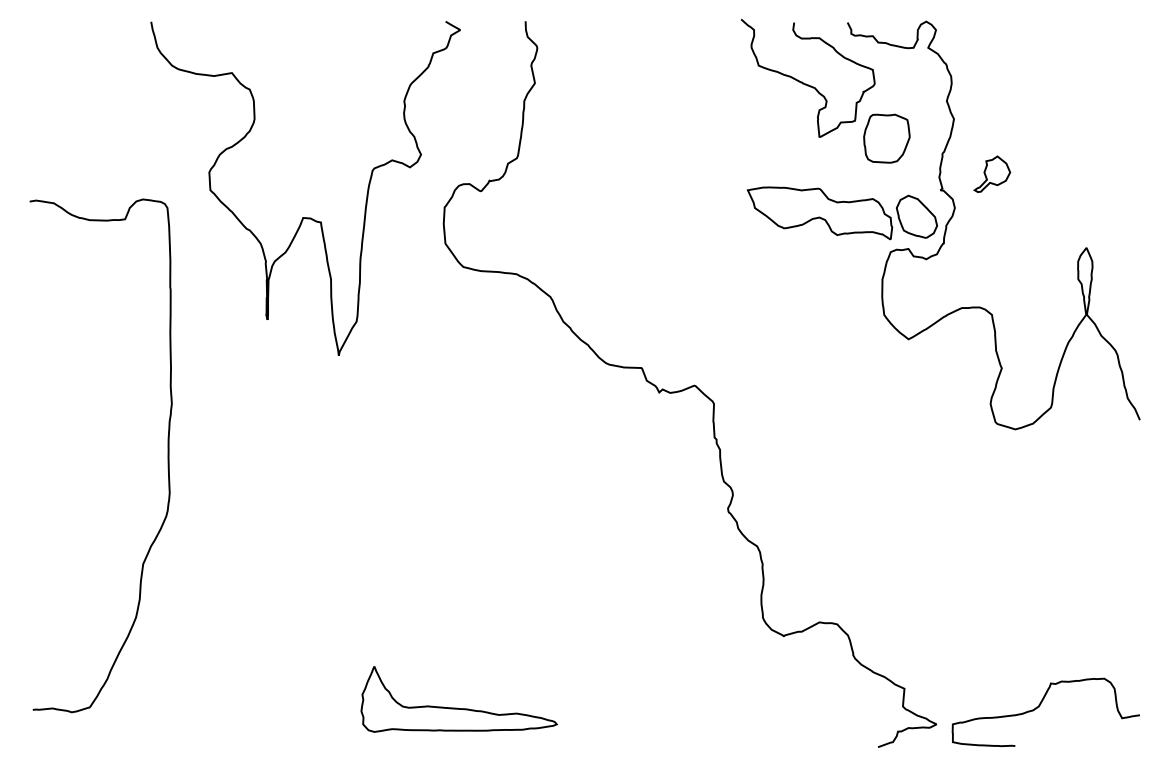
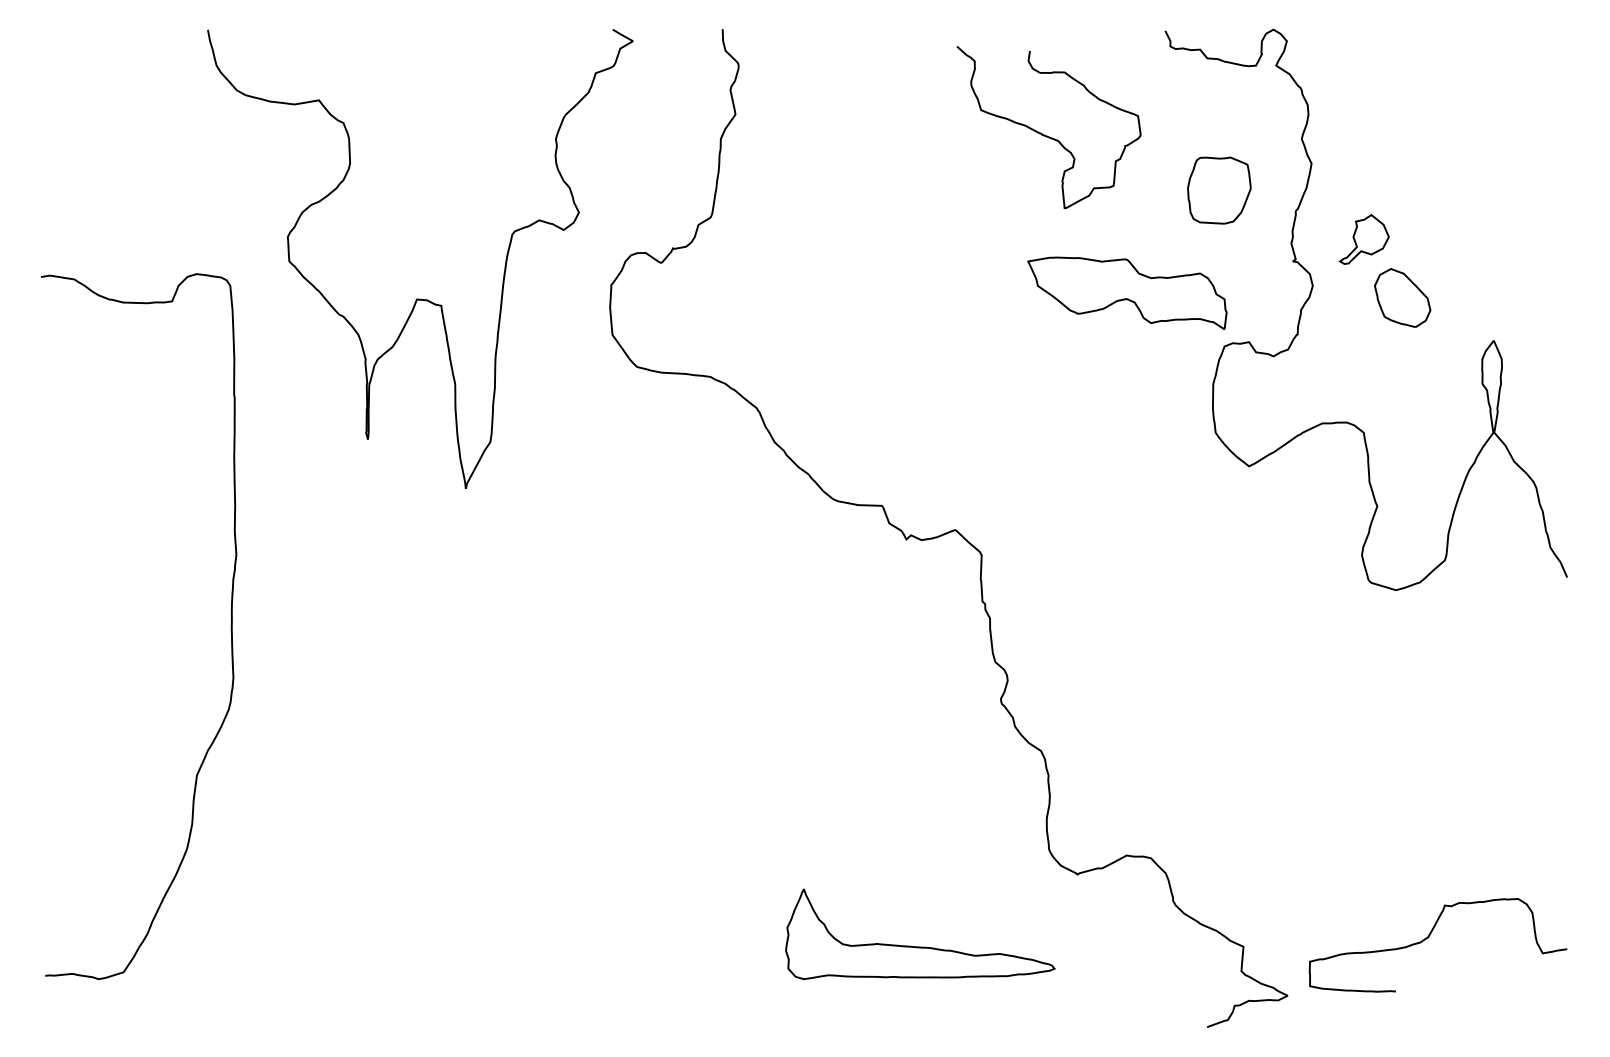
curve: (804, 83) -> (1044, 134), moved
part: (916, 216) -> (1402, 297), moved
curve: (1039, 706) -> (1429, 937), moved
part: (459, 708) -> (920, 946), moved

